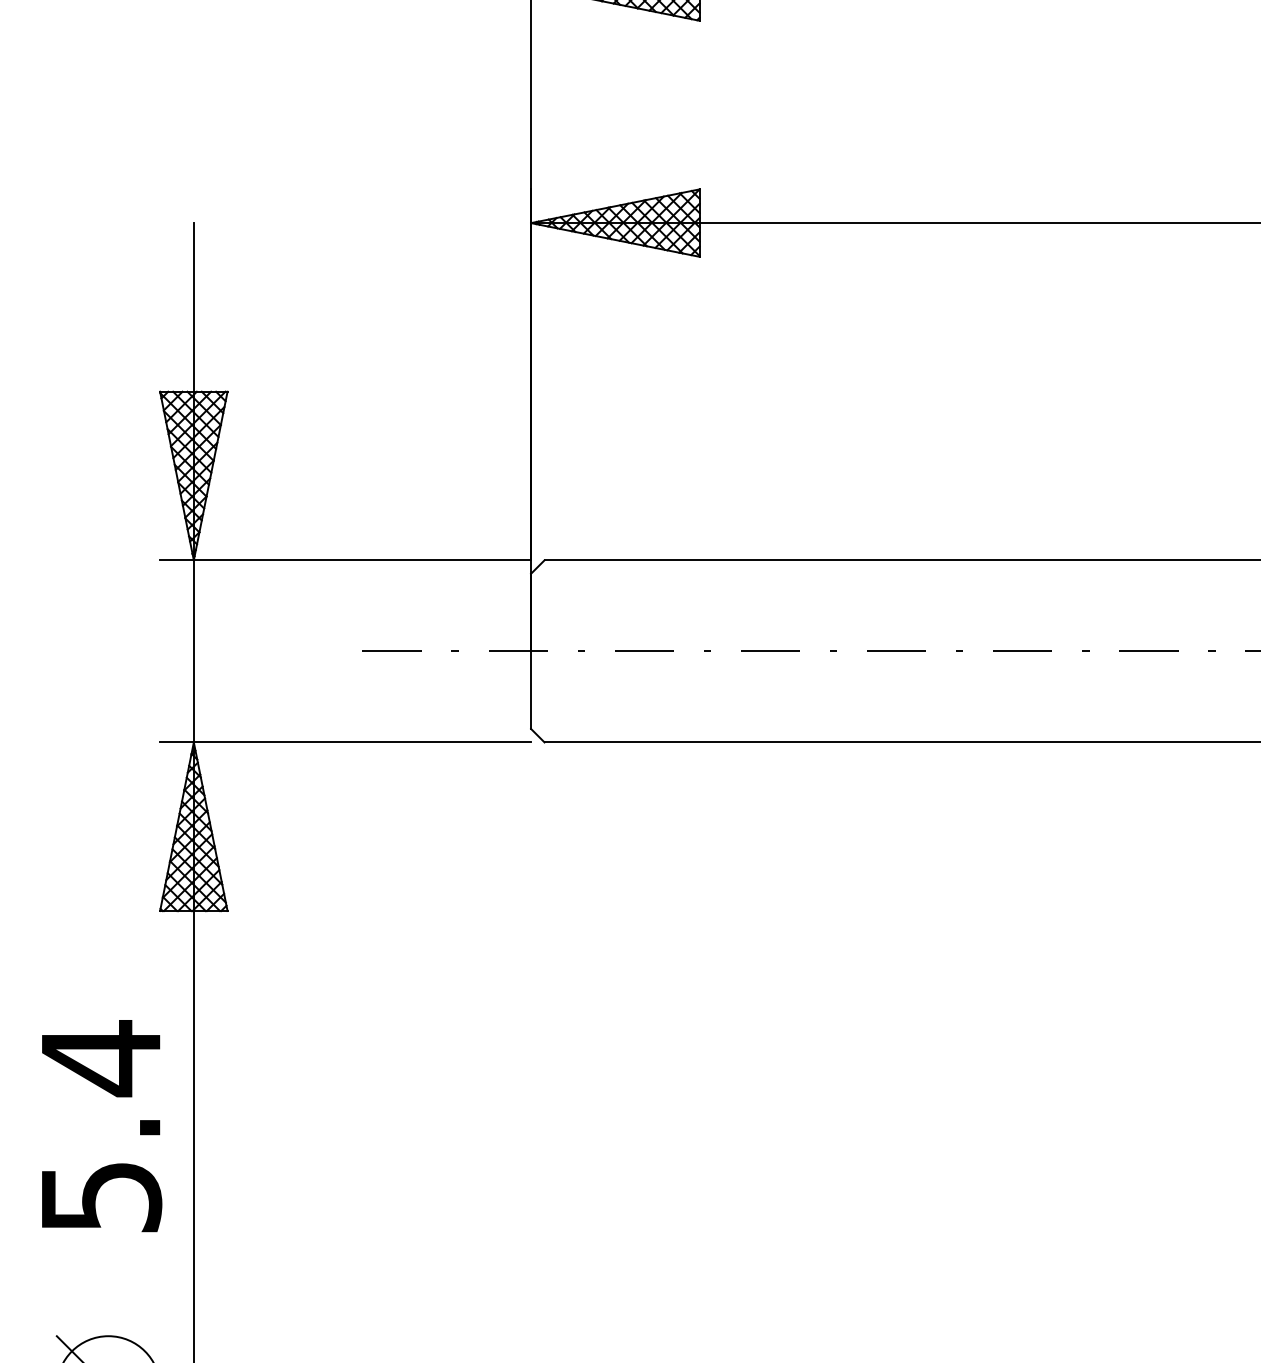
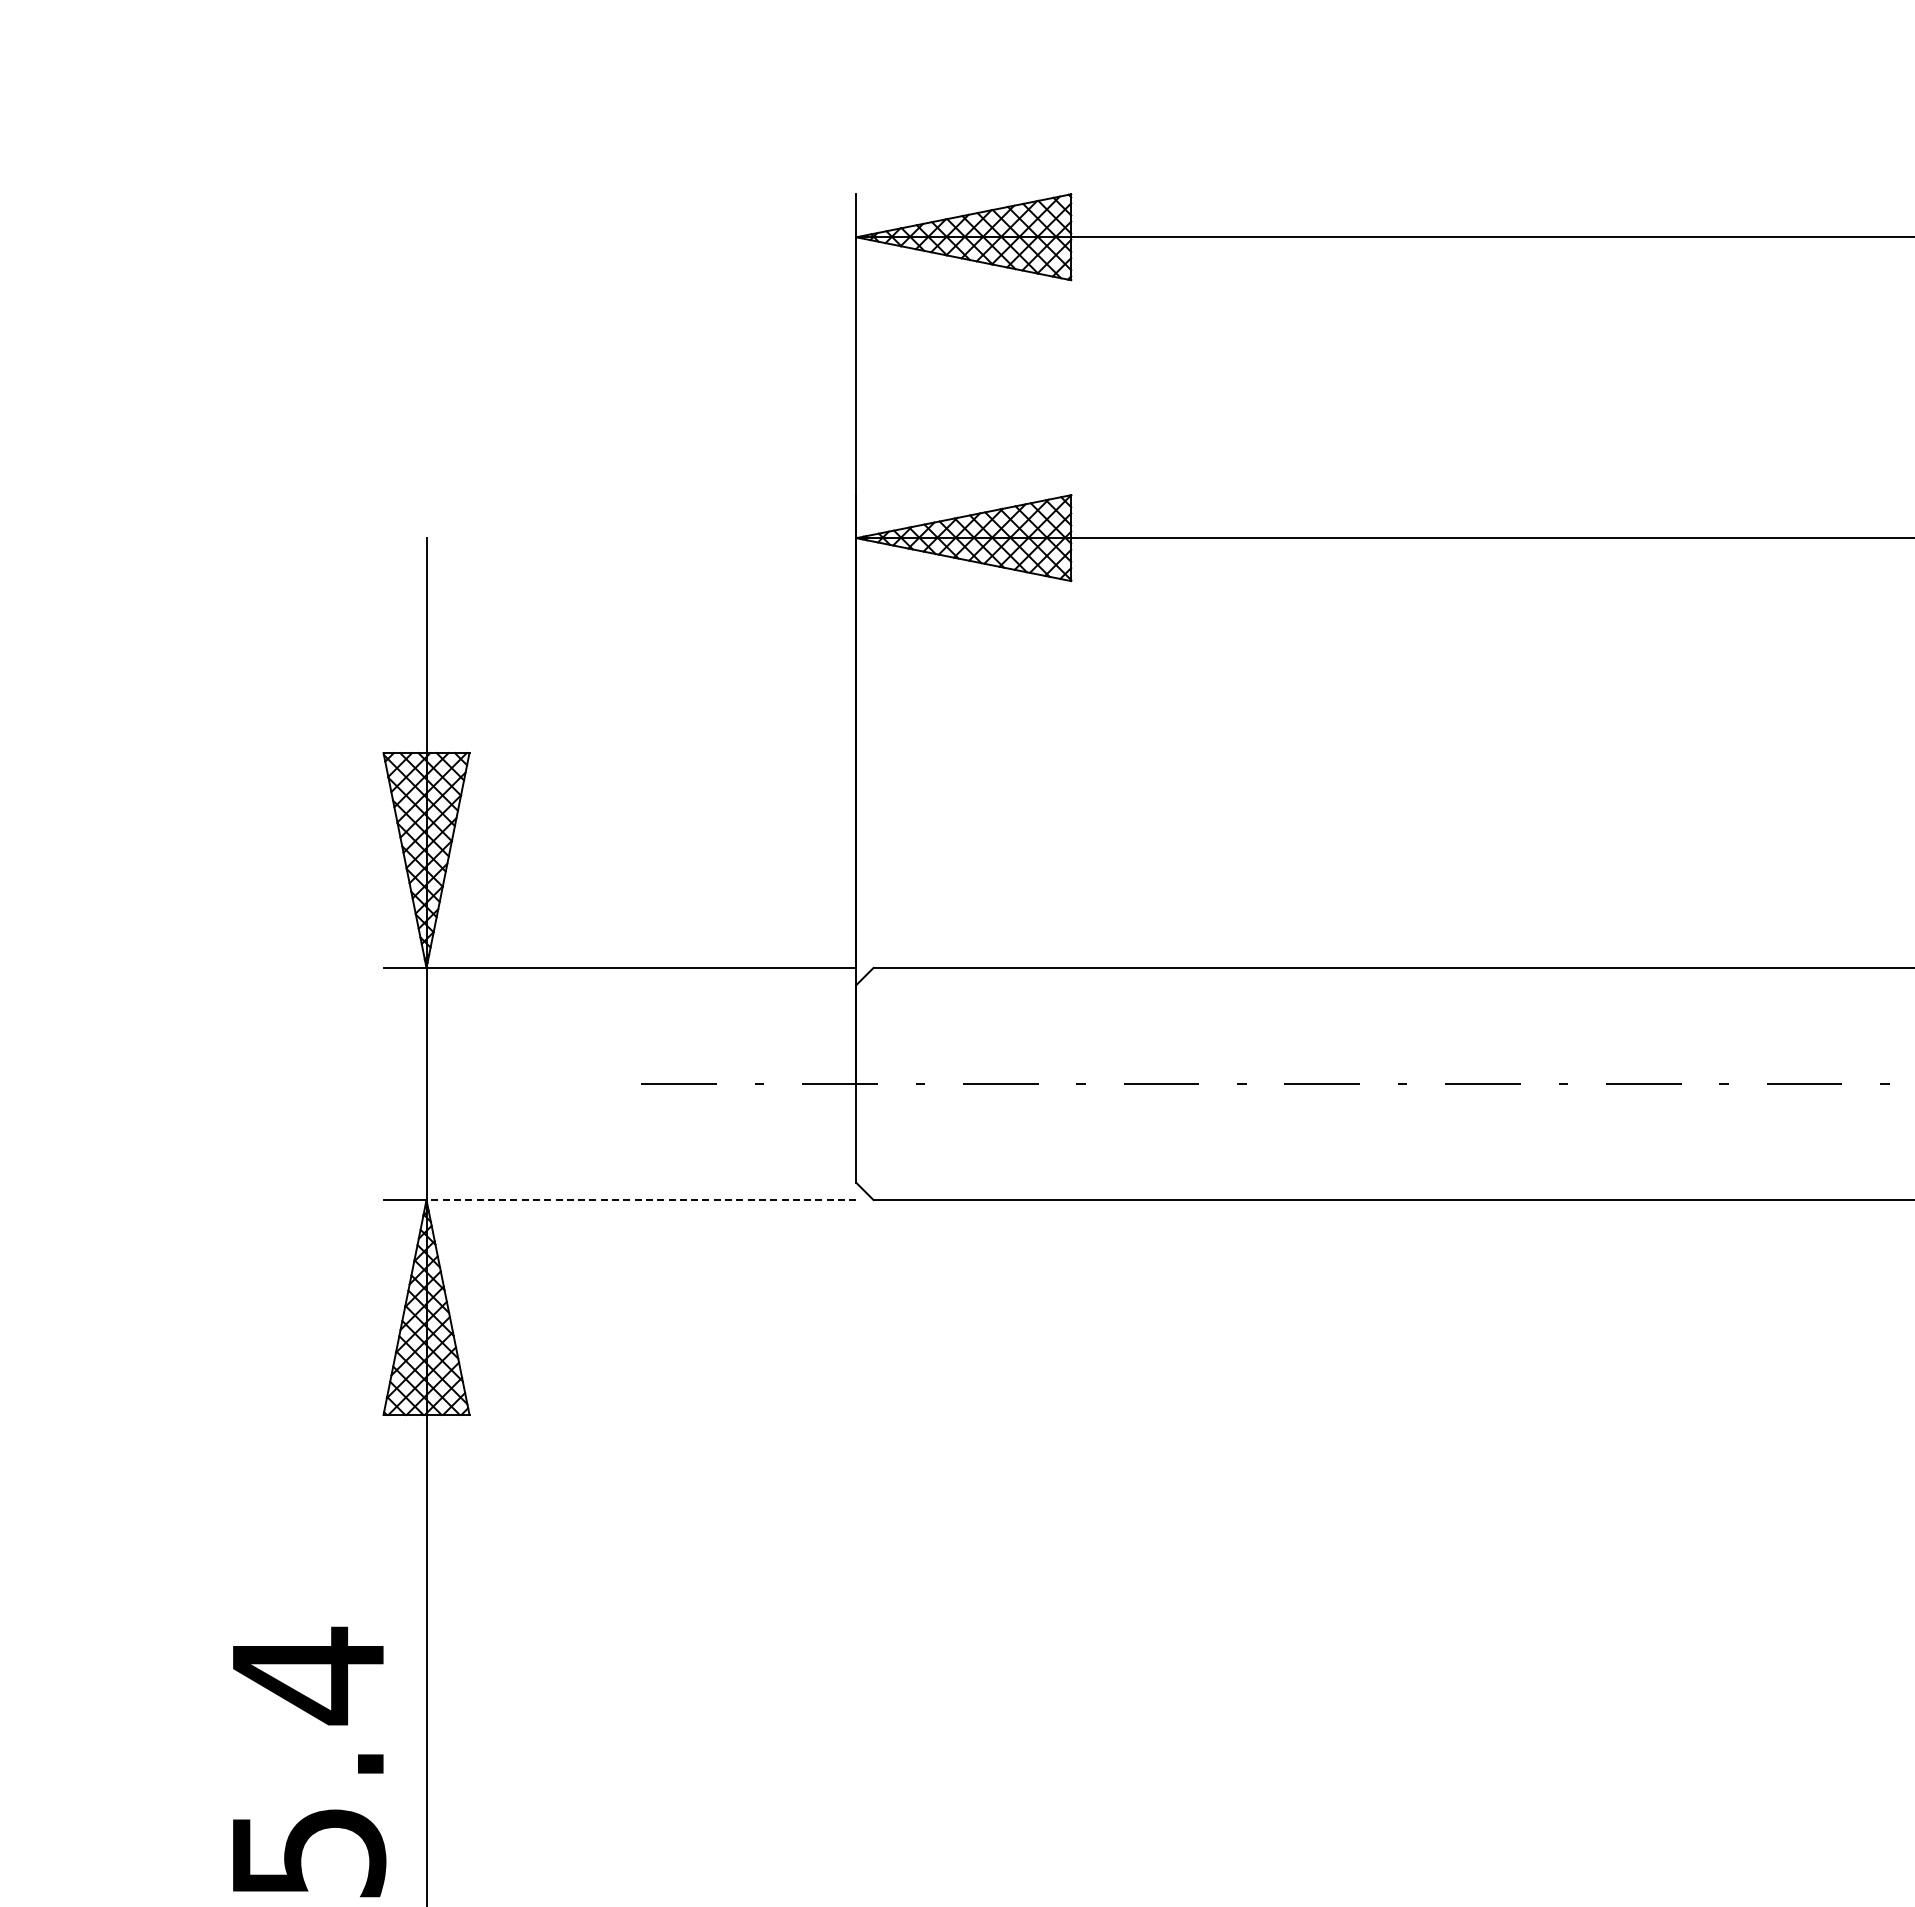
line: (362, 742) -> (641, 1200), solid -> dashed
text: (102, 1125) -> (309, 1761), moved

